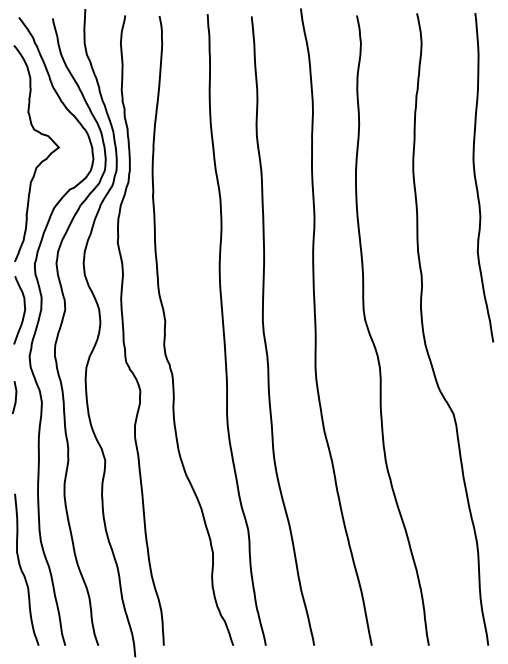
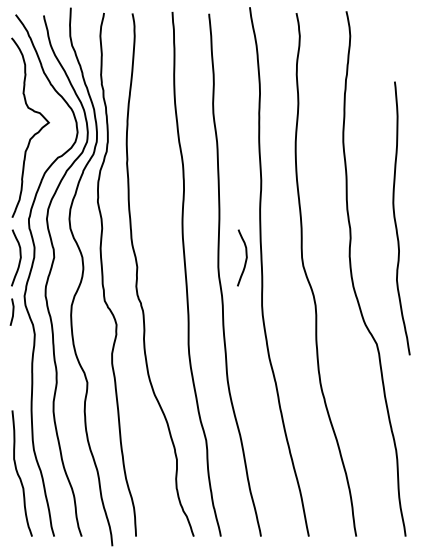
curve: (476, 178) -> (395, 219), moved
curve: (295, 311) -> (245, 258), added
line: (15, 397) -> (12, 312), moved

